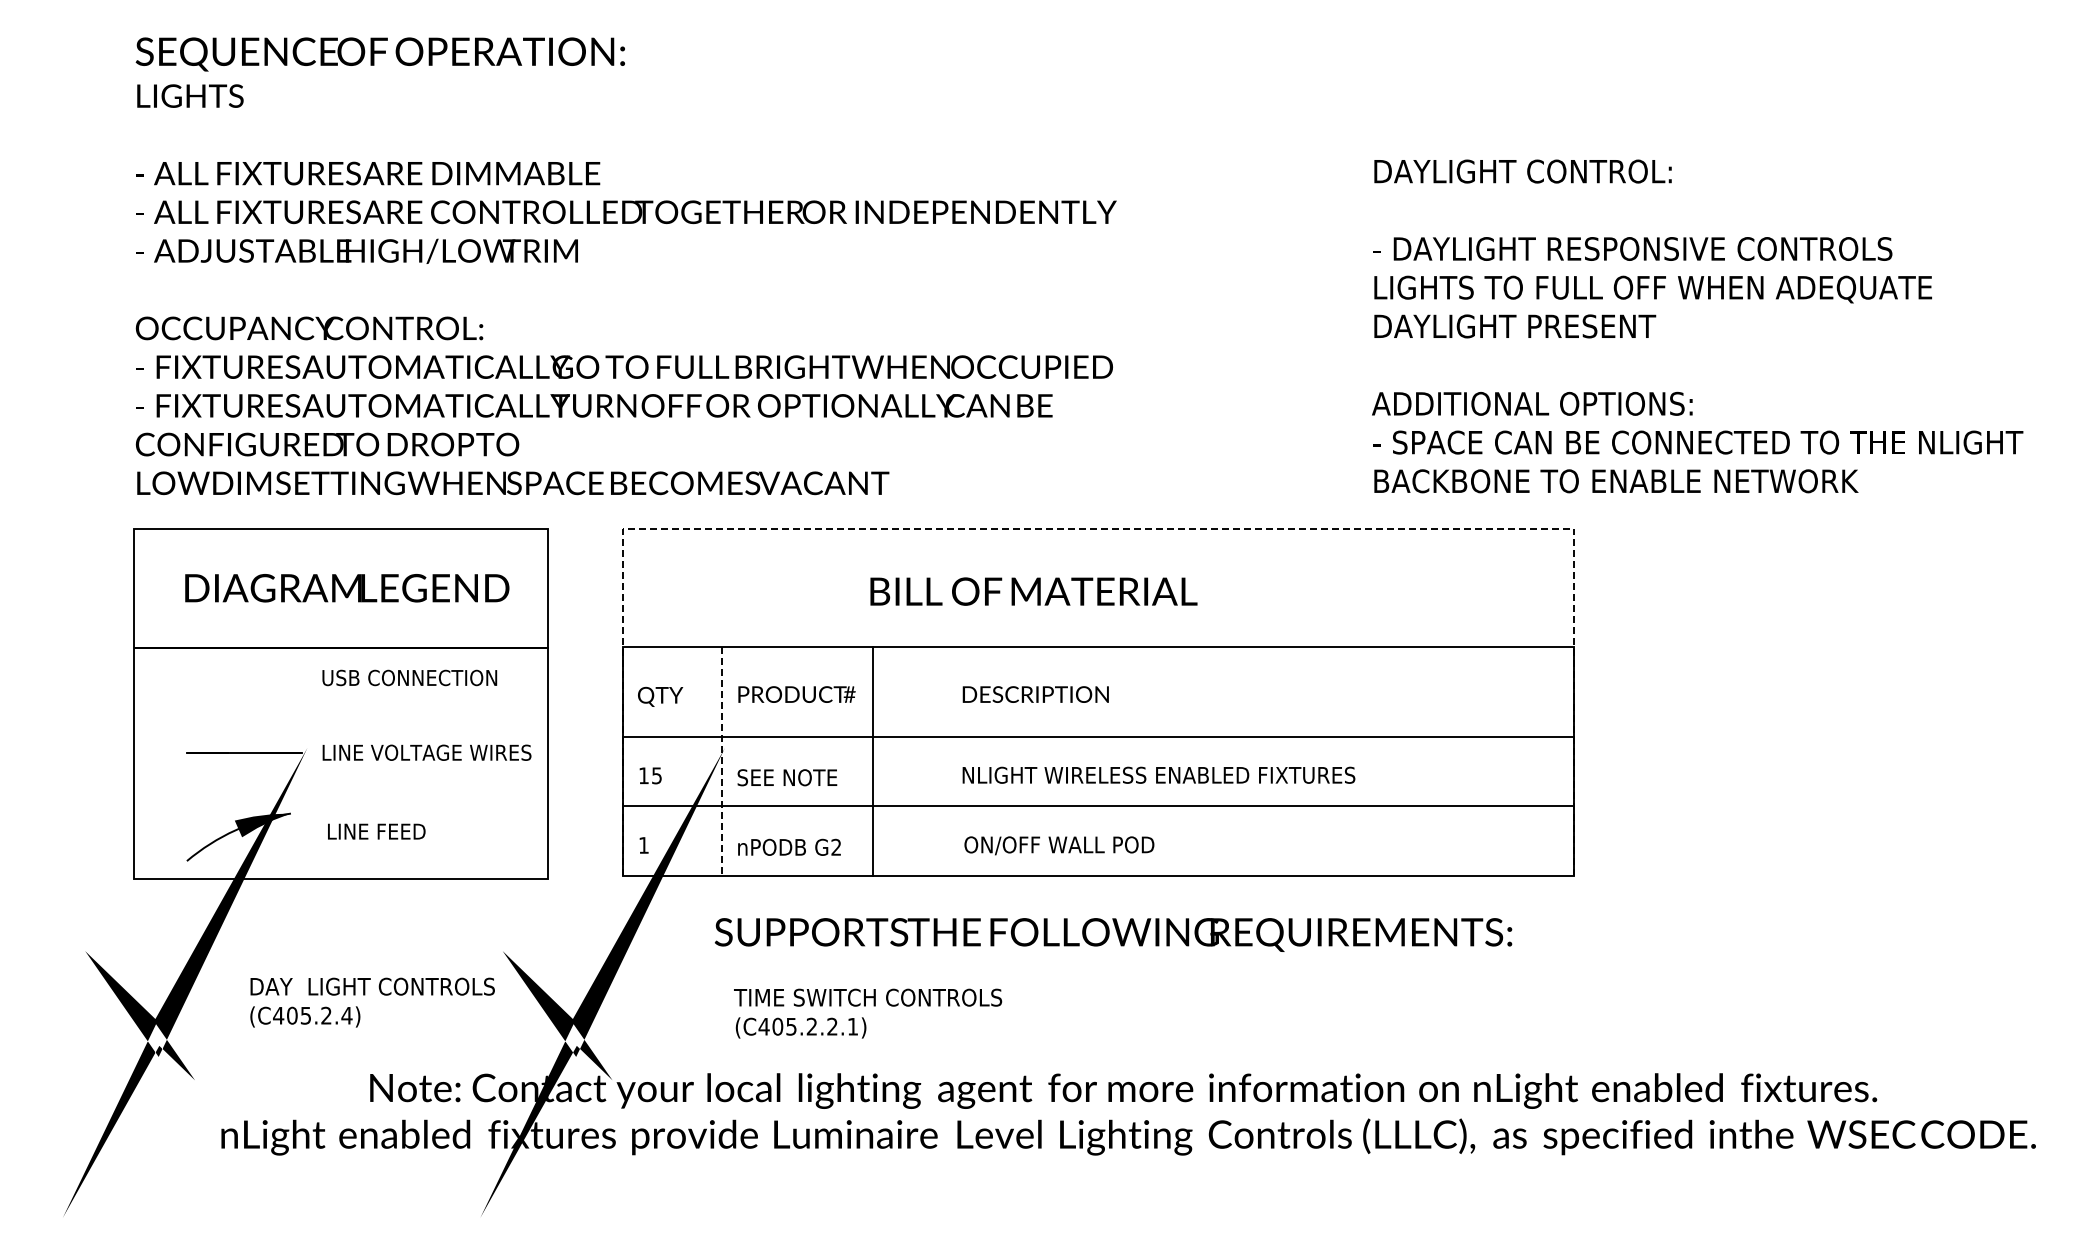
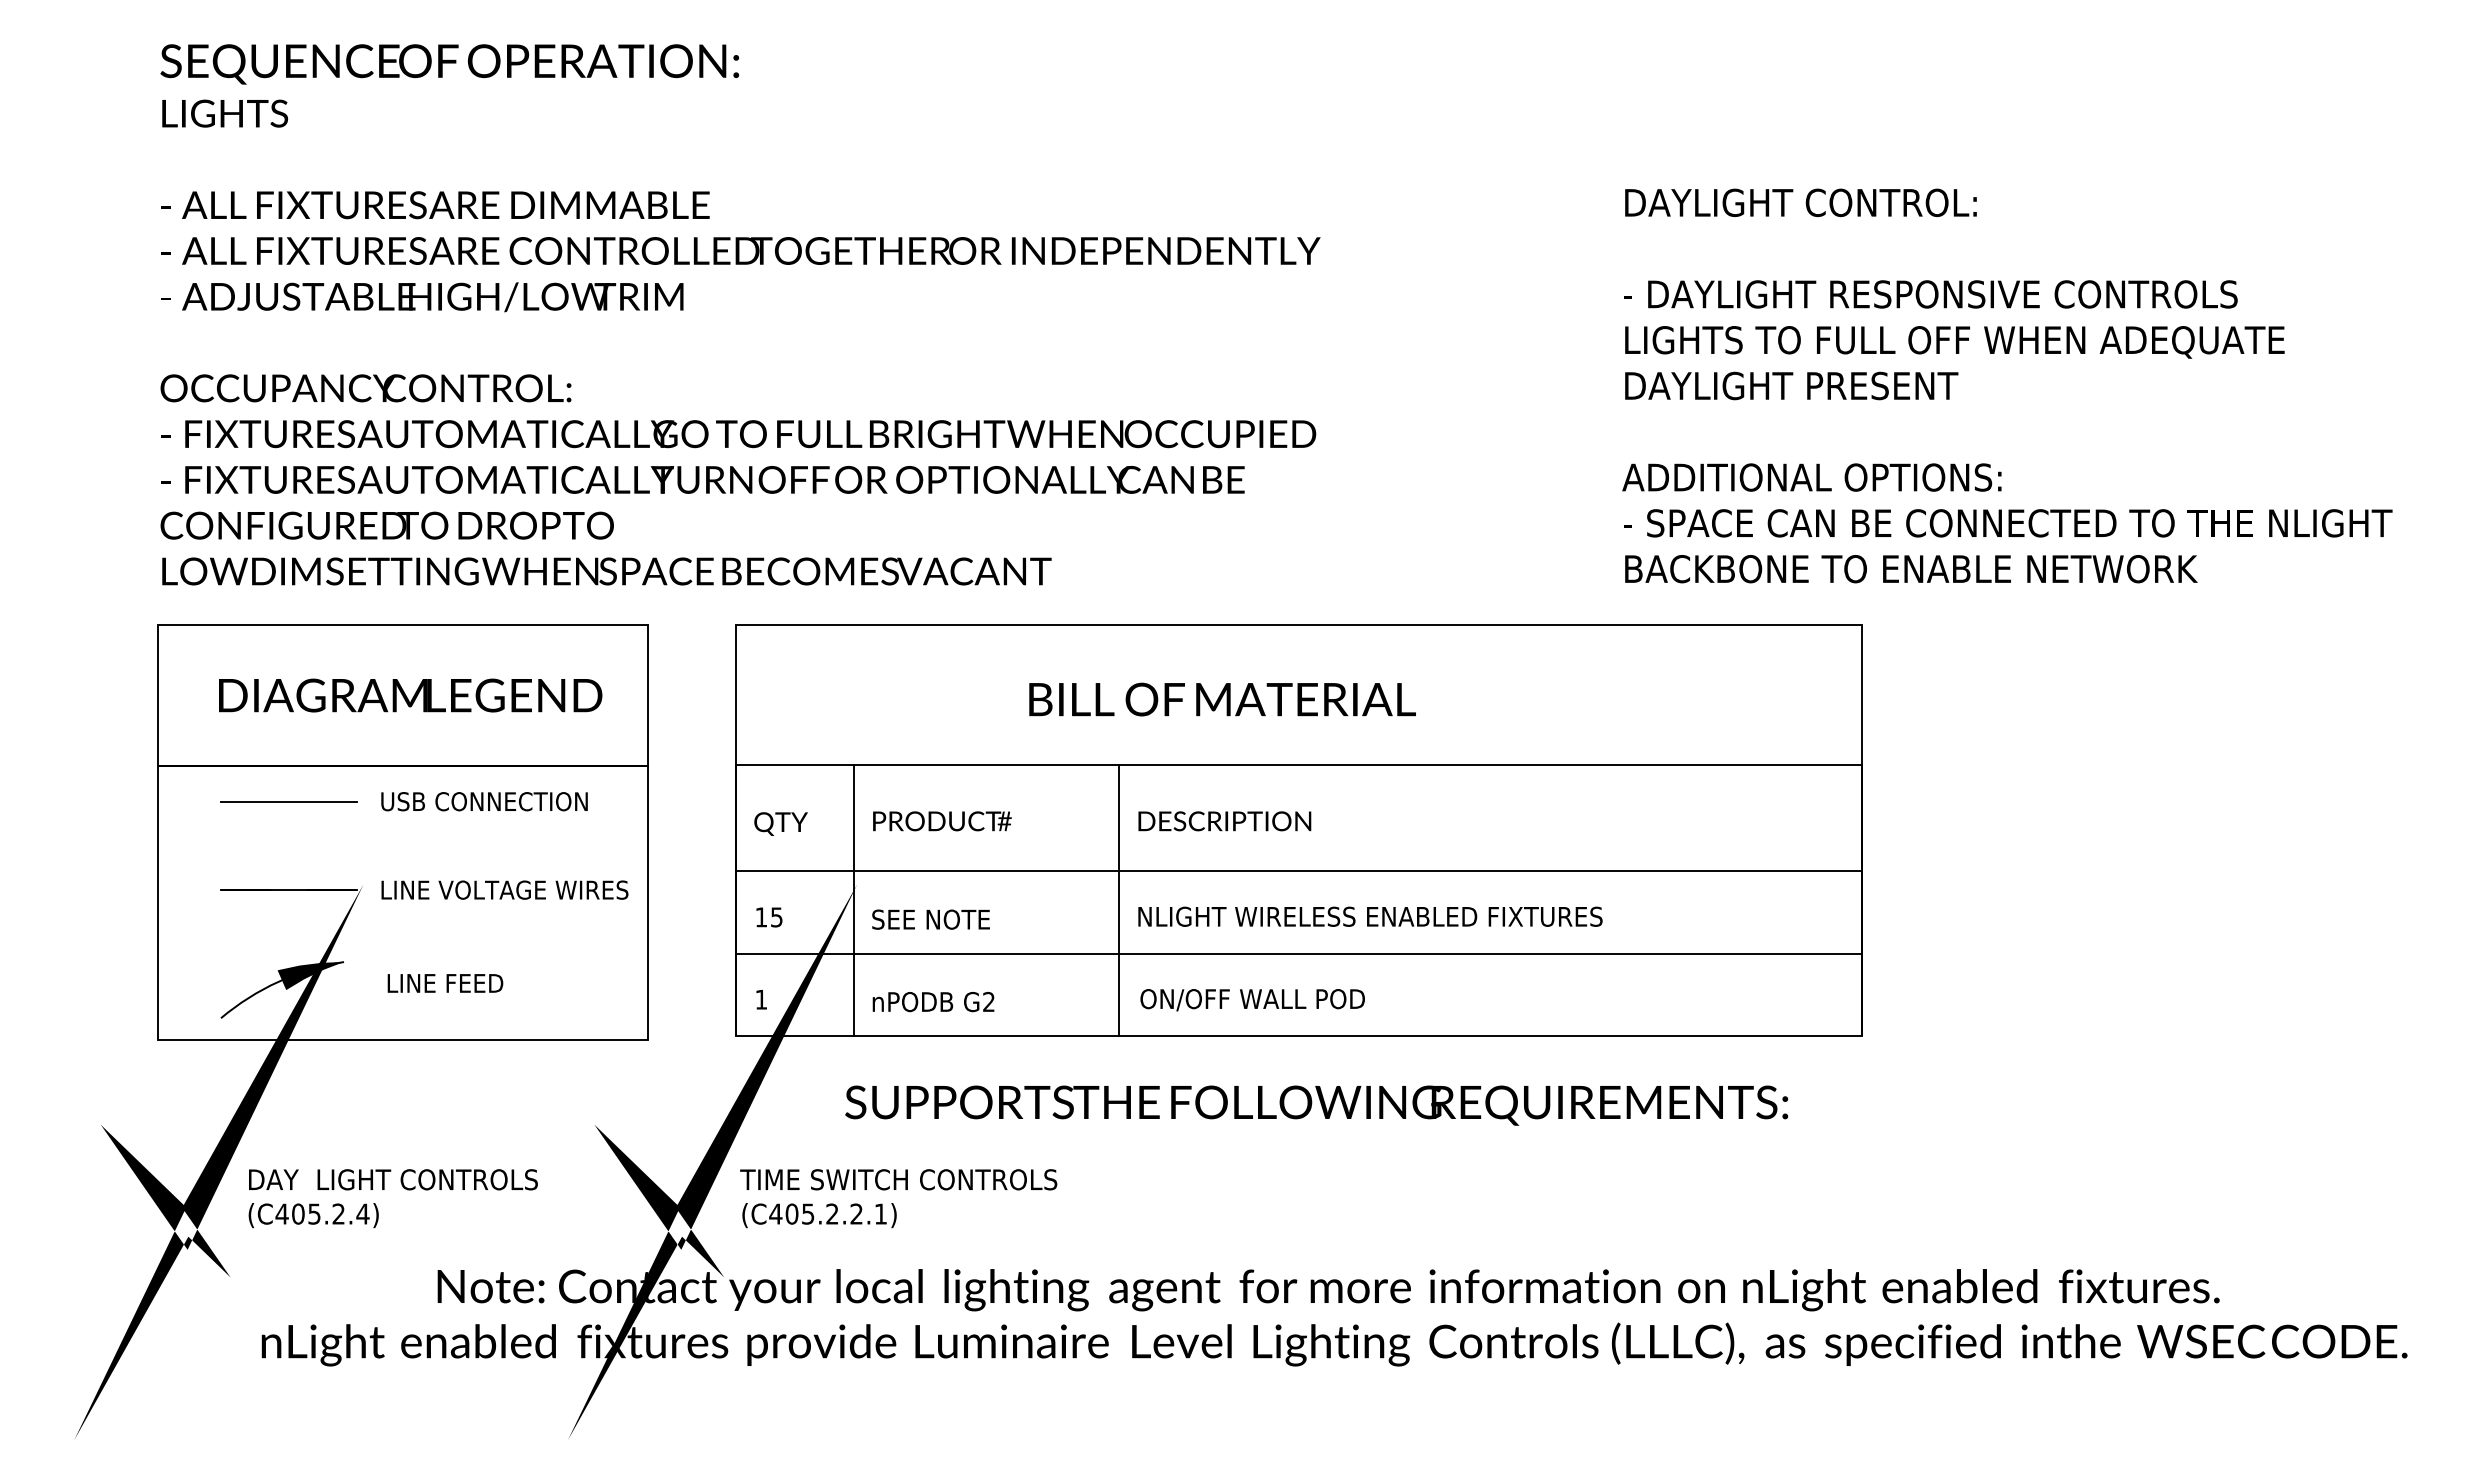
line: (1098, 528) -> (1298, 624), dashed -> solid
line: (244, 677) -> (289, 801), added
line: (872, 761) -> (1119, 900), moved
line: (722, 762) -> (854, 901), dashed -> solid
text: (372, 1002) -> (393, 1198), moved
text: (868, 1013) -> (899, 1198), moved

